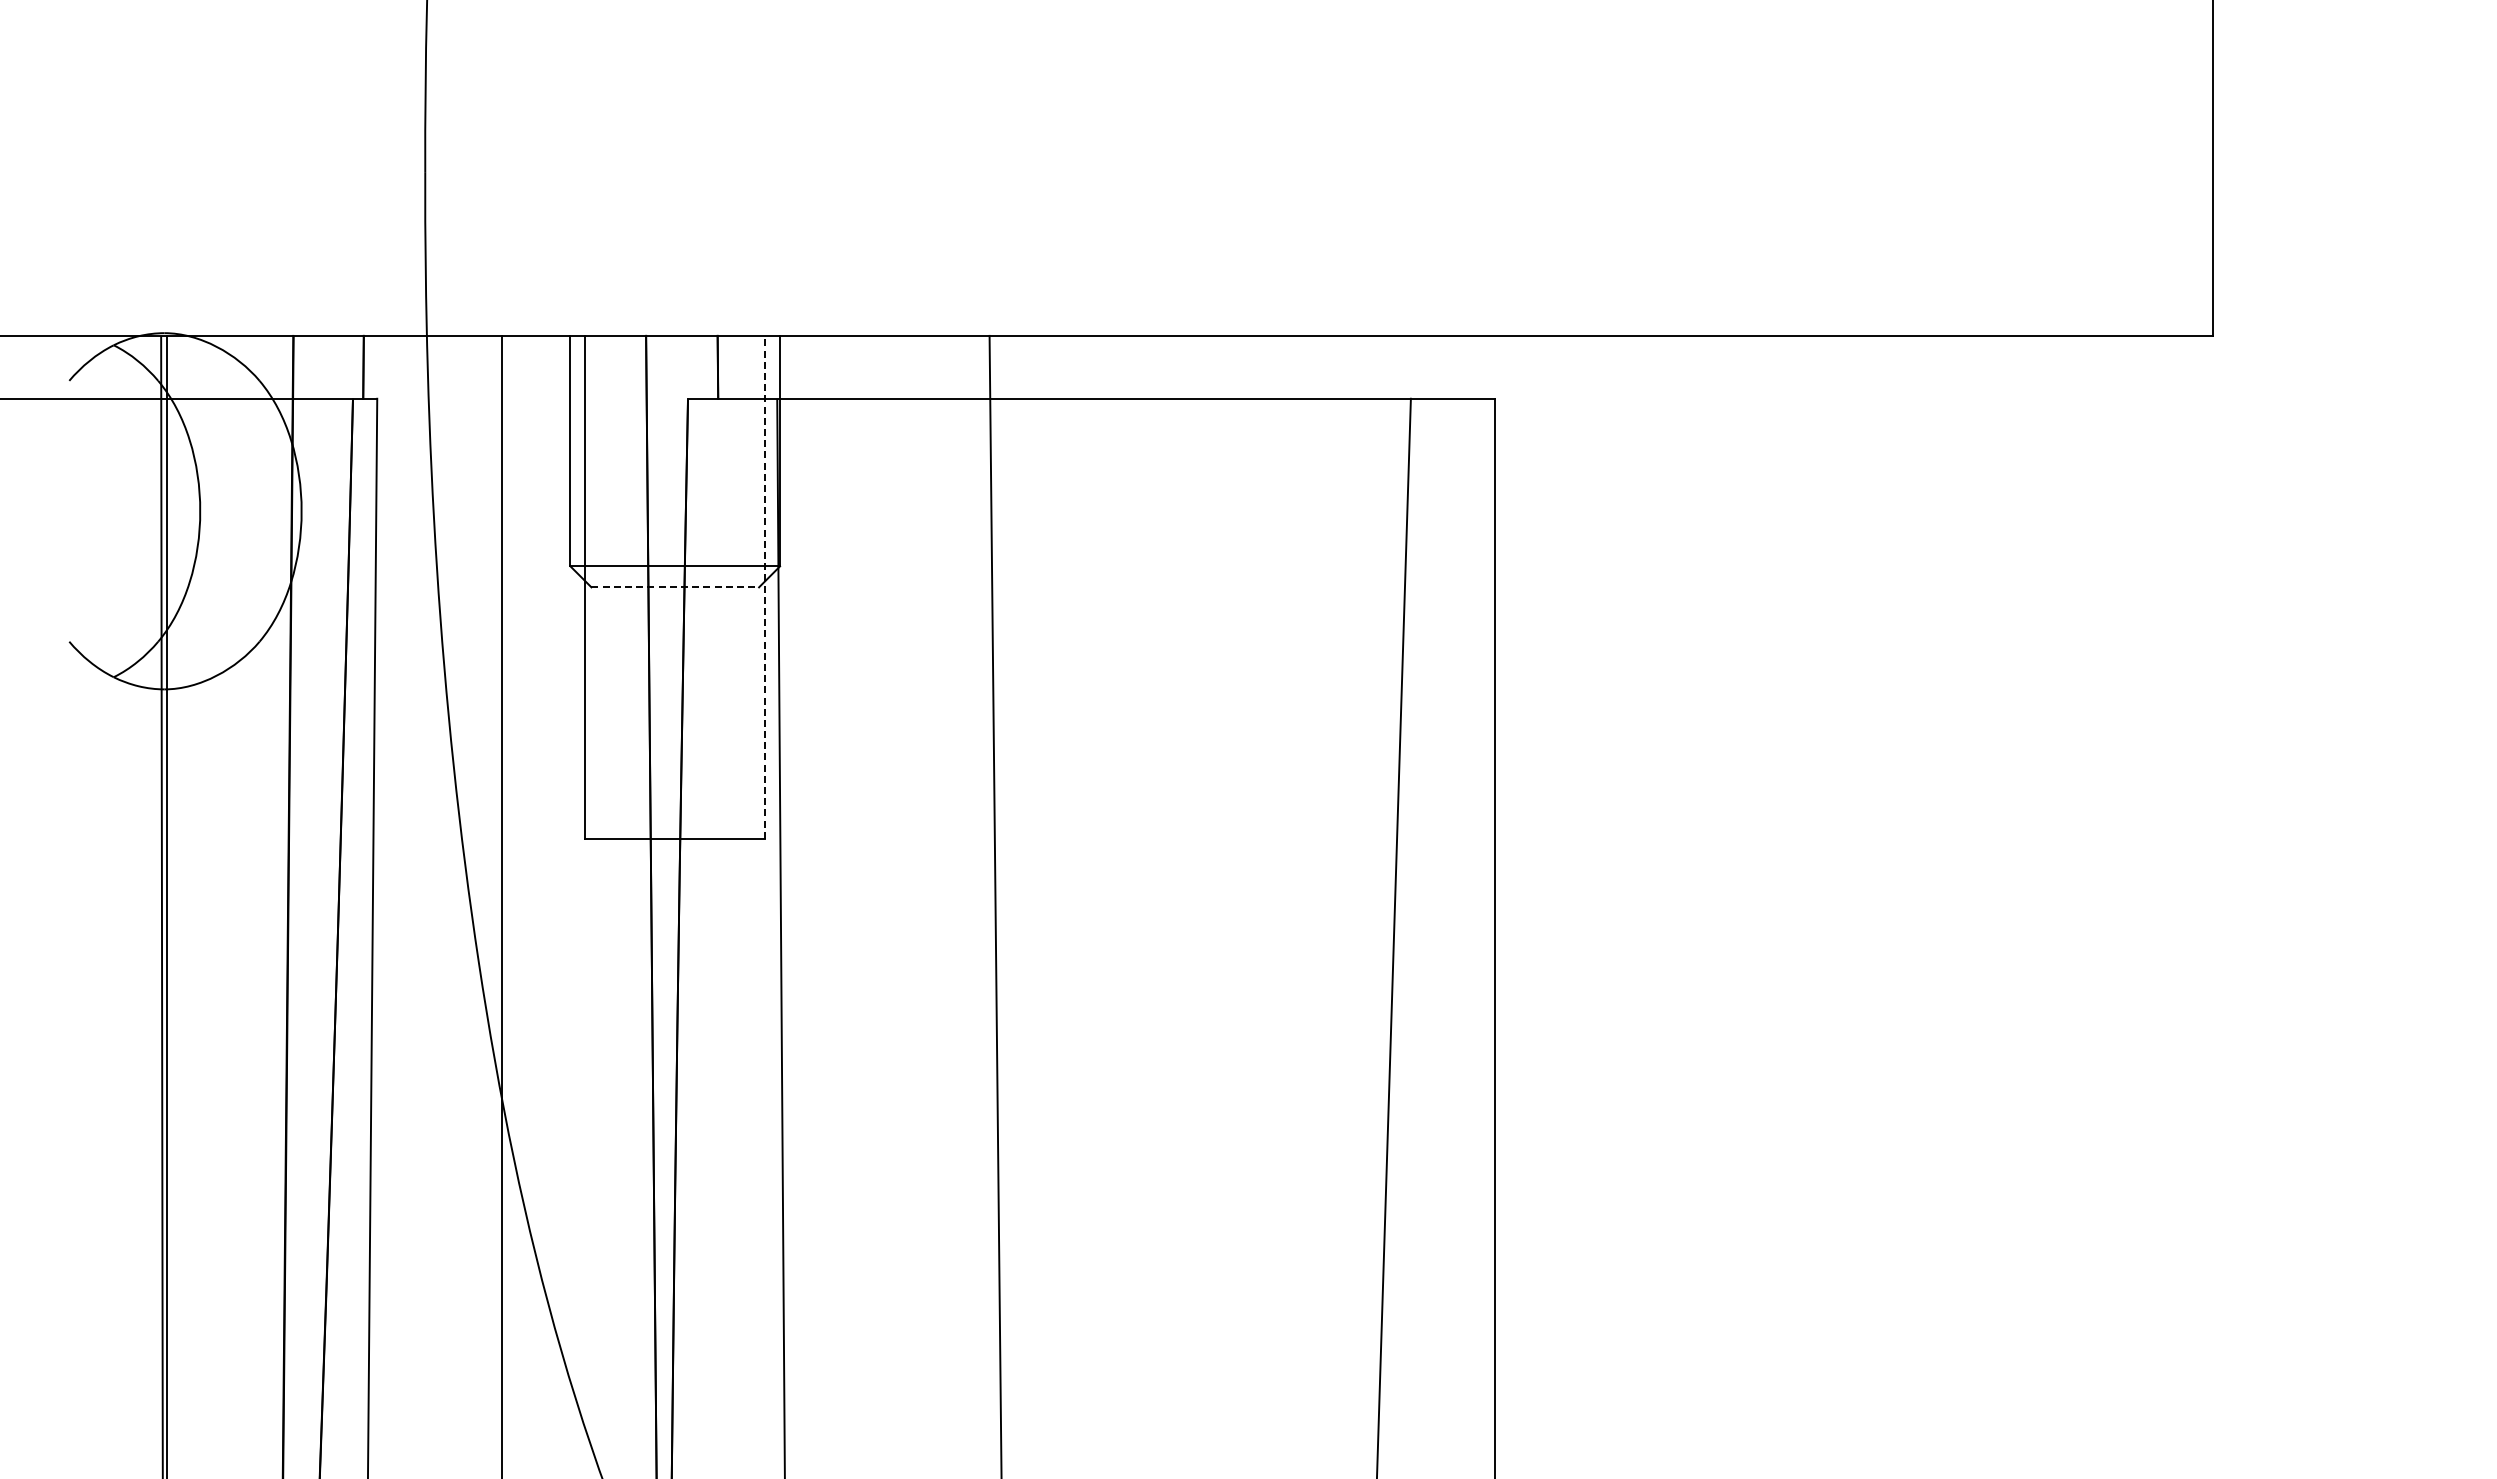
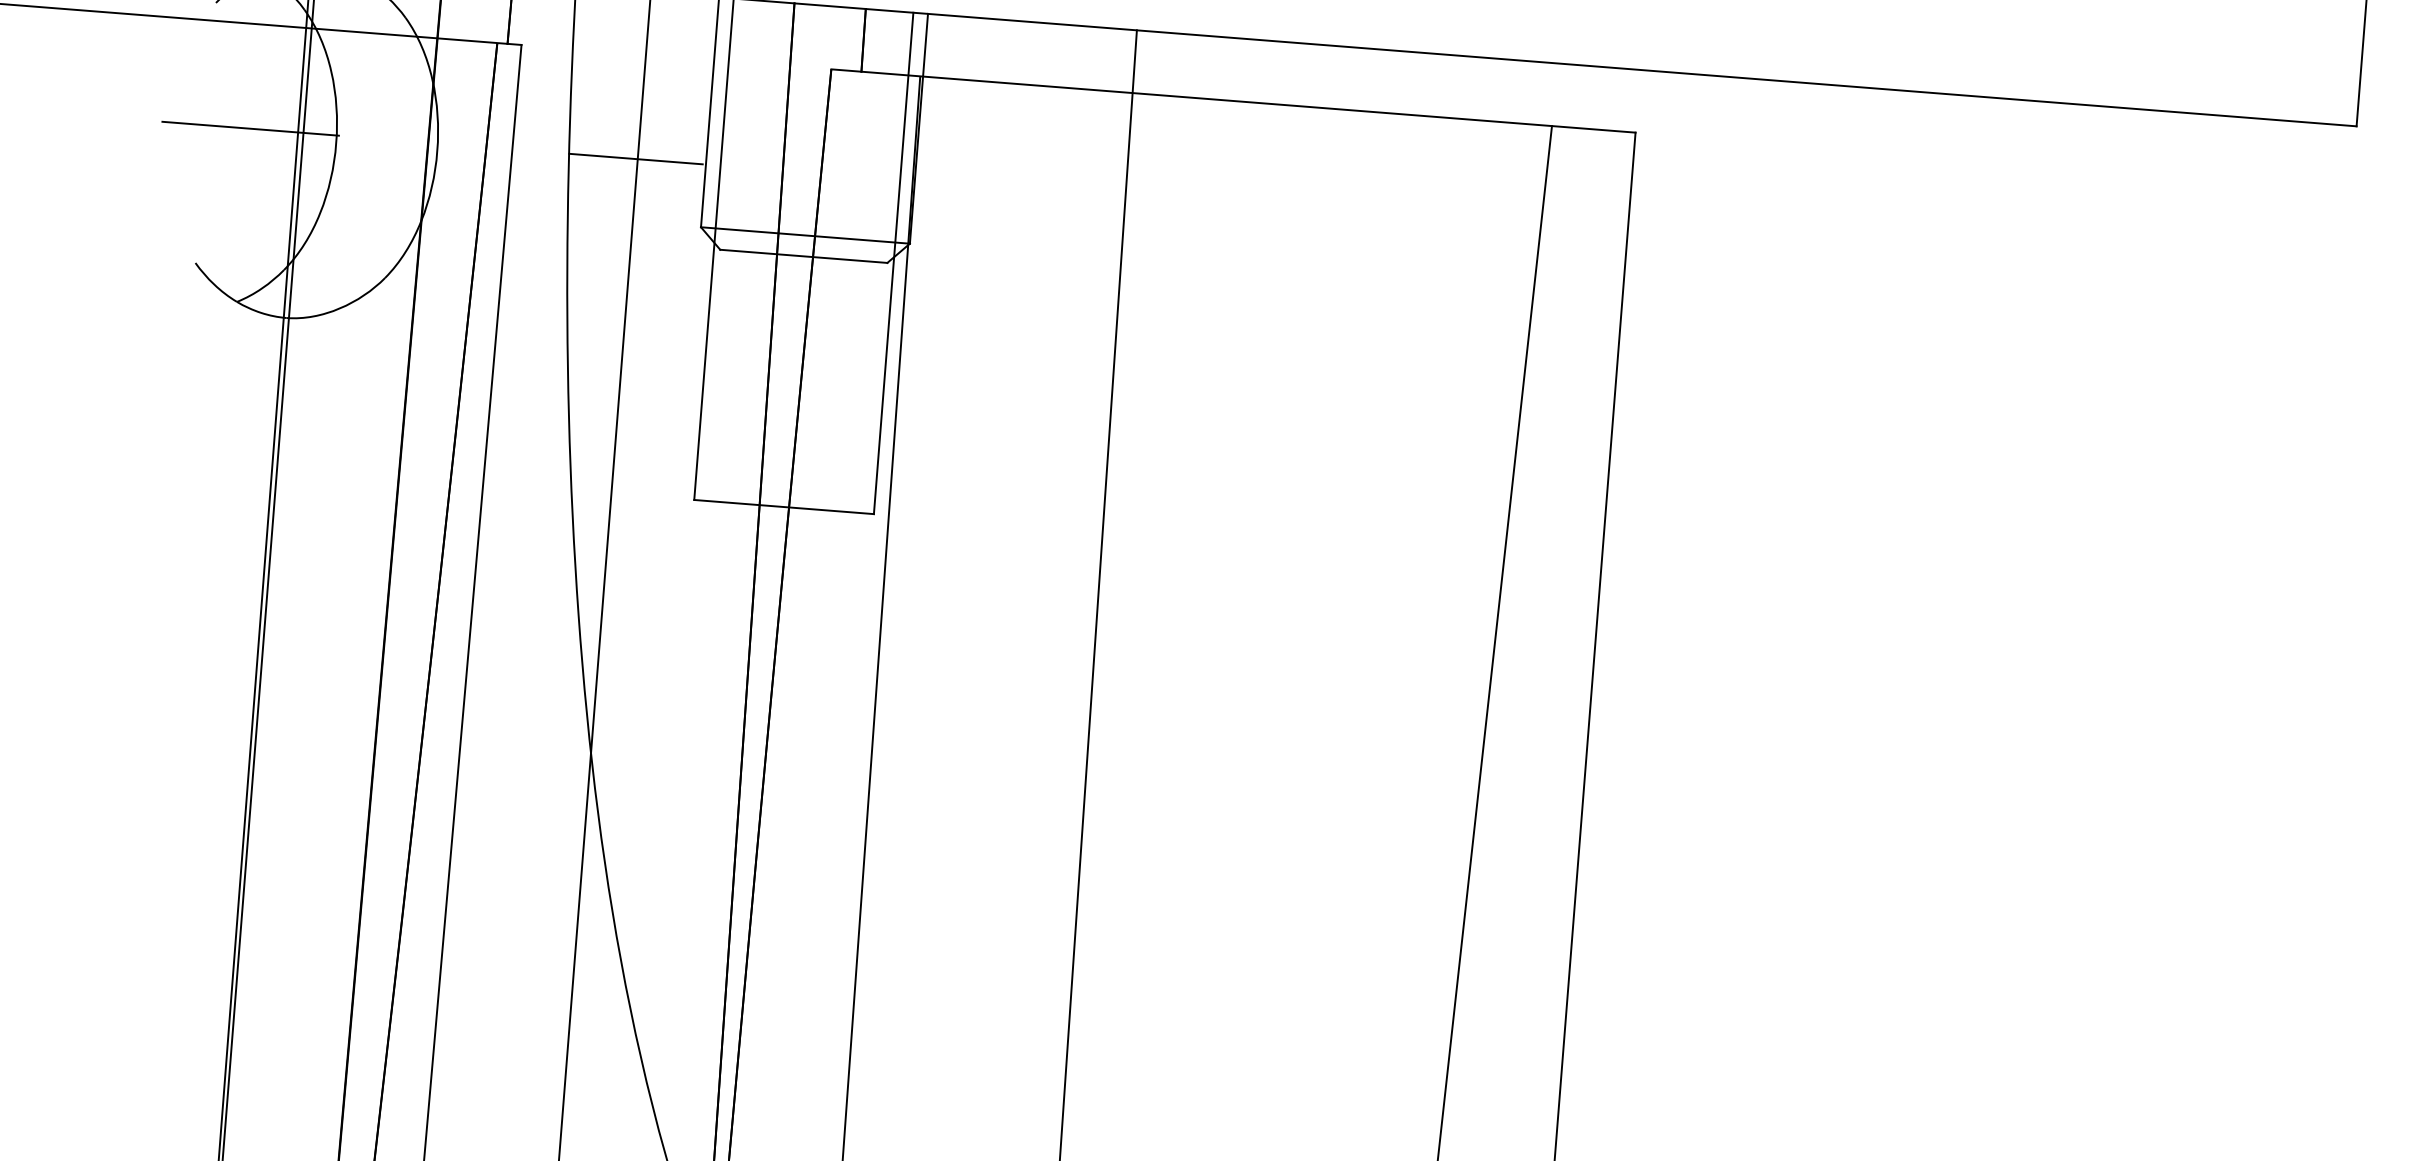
line: (113, 503) -> (250, 128), added
line: (500, 503) -> (636, 159), added
line: (765, 586) -> (893, 262), dashed -> solid
line: (675, 587) -> (804, 256), dashed -> solid

